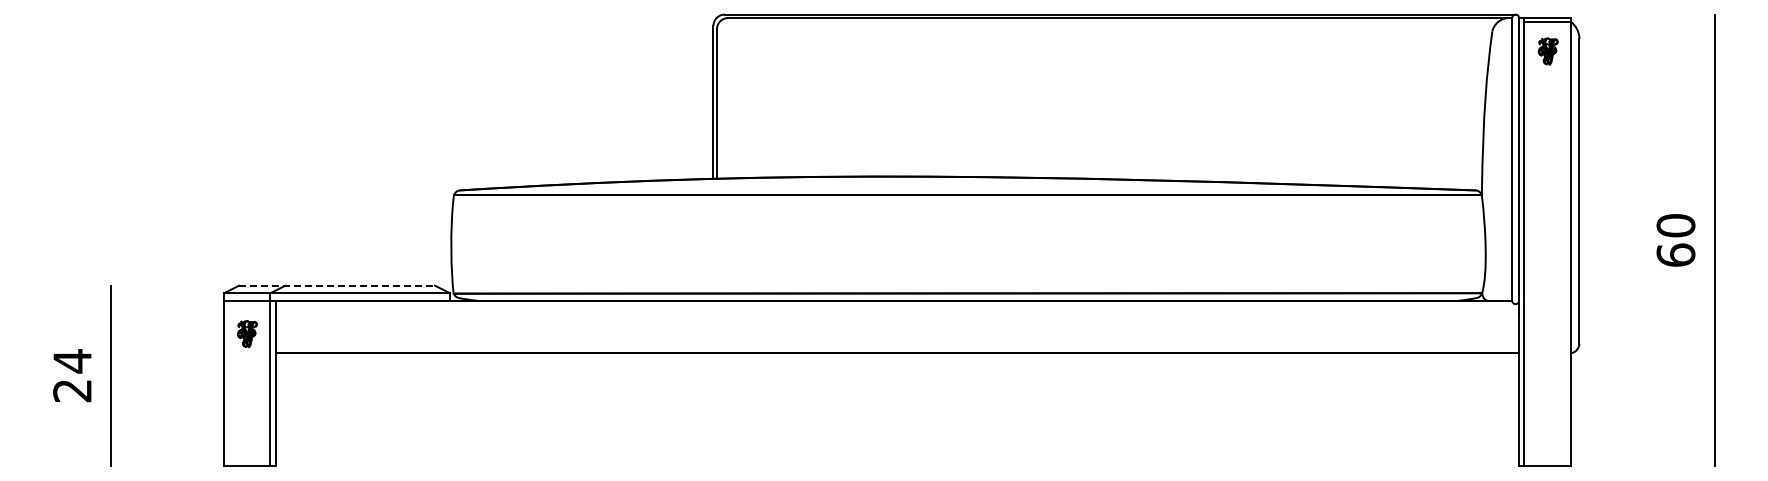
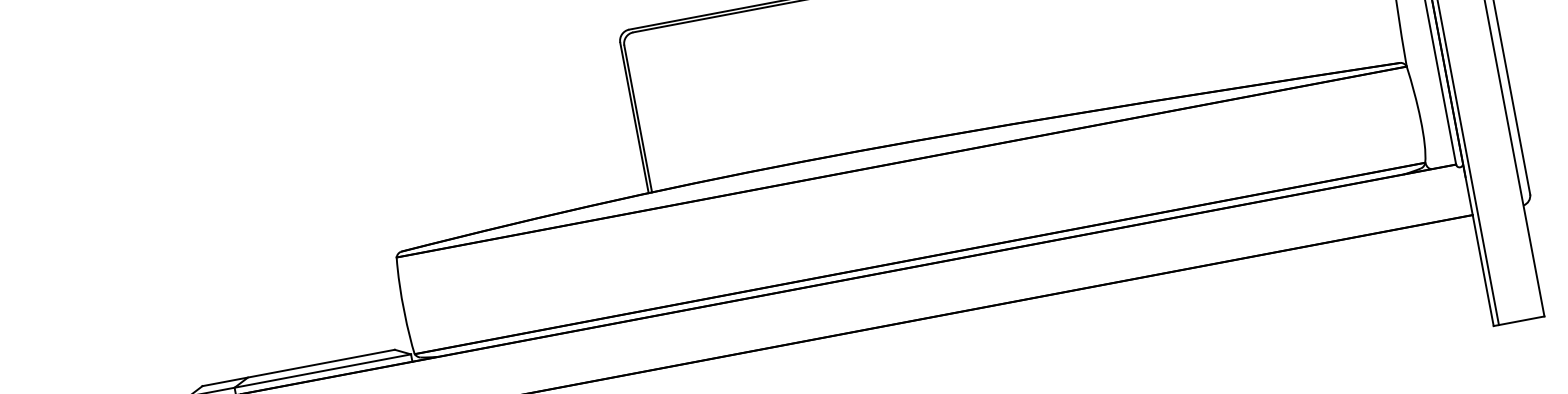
line: (337, 285) -> (299, 367), dashed -> solid

